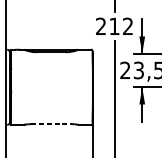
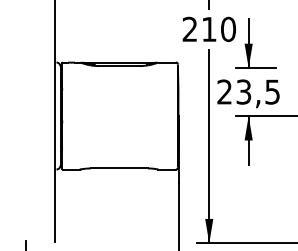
text: (128, 26) -> (228, 29), 212 -> 210
line: (51, 124) -> (119, 168), dashed -> solid

